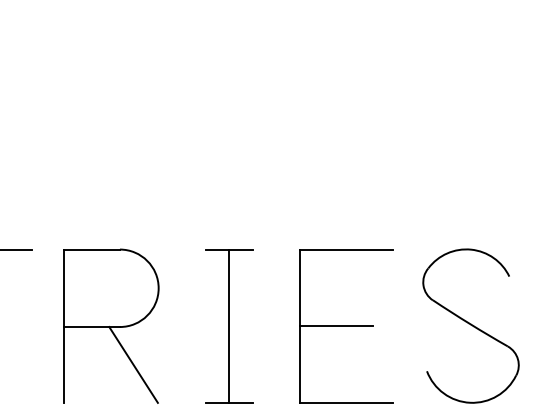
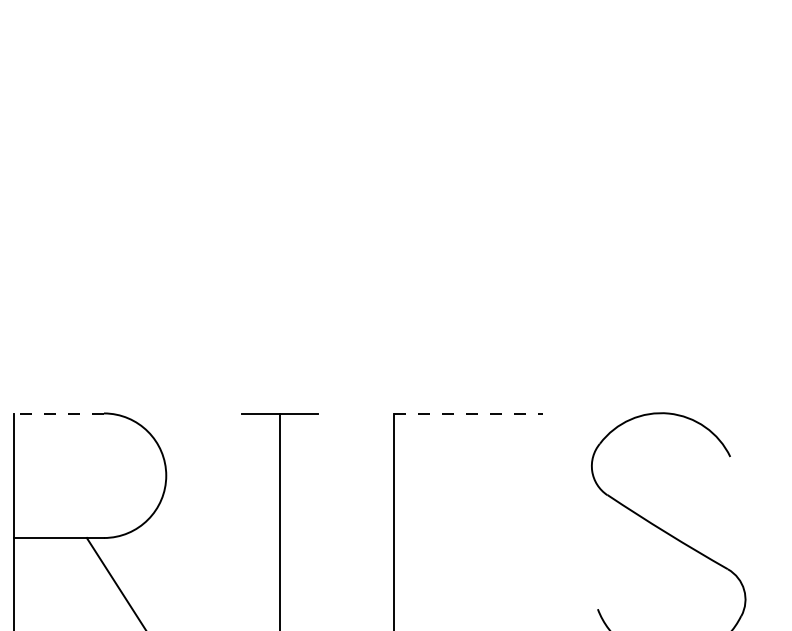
line: (92, 249) -> (59, 413), solid -> dashed
line: (347, 249) -> (469, 413), solid -> dashed
line: (336, 326) -> (452, 537), removed

